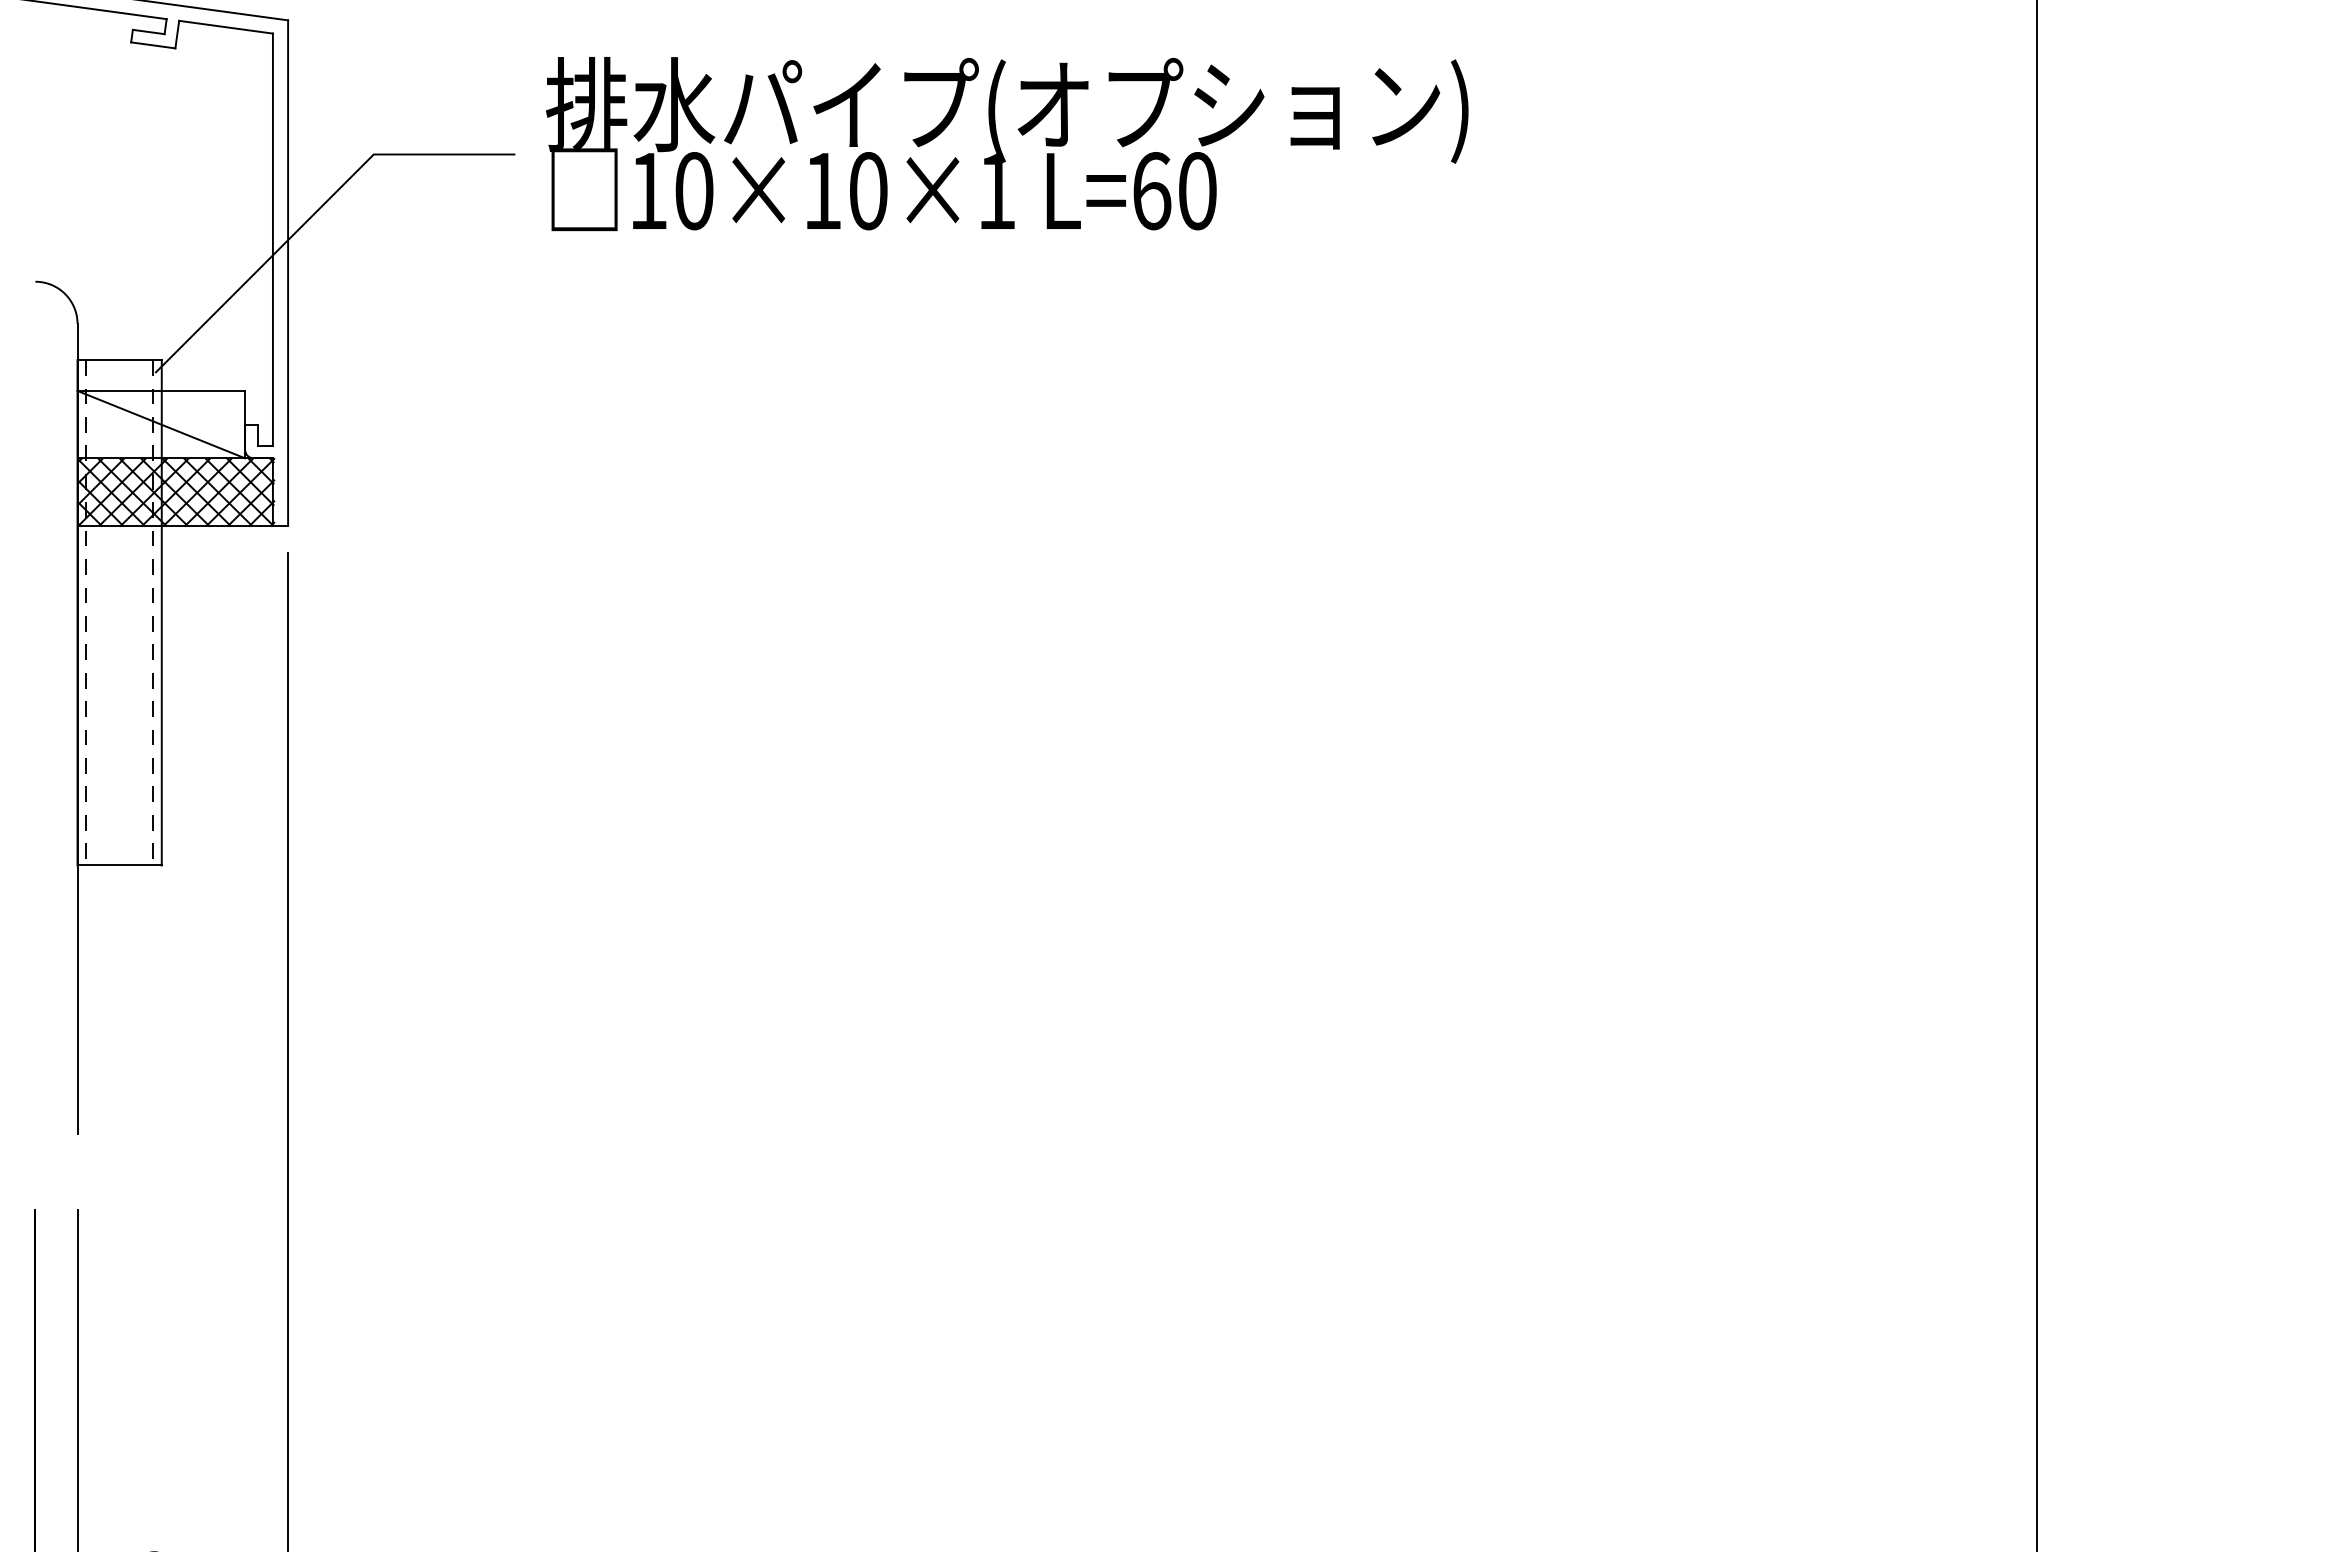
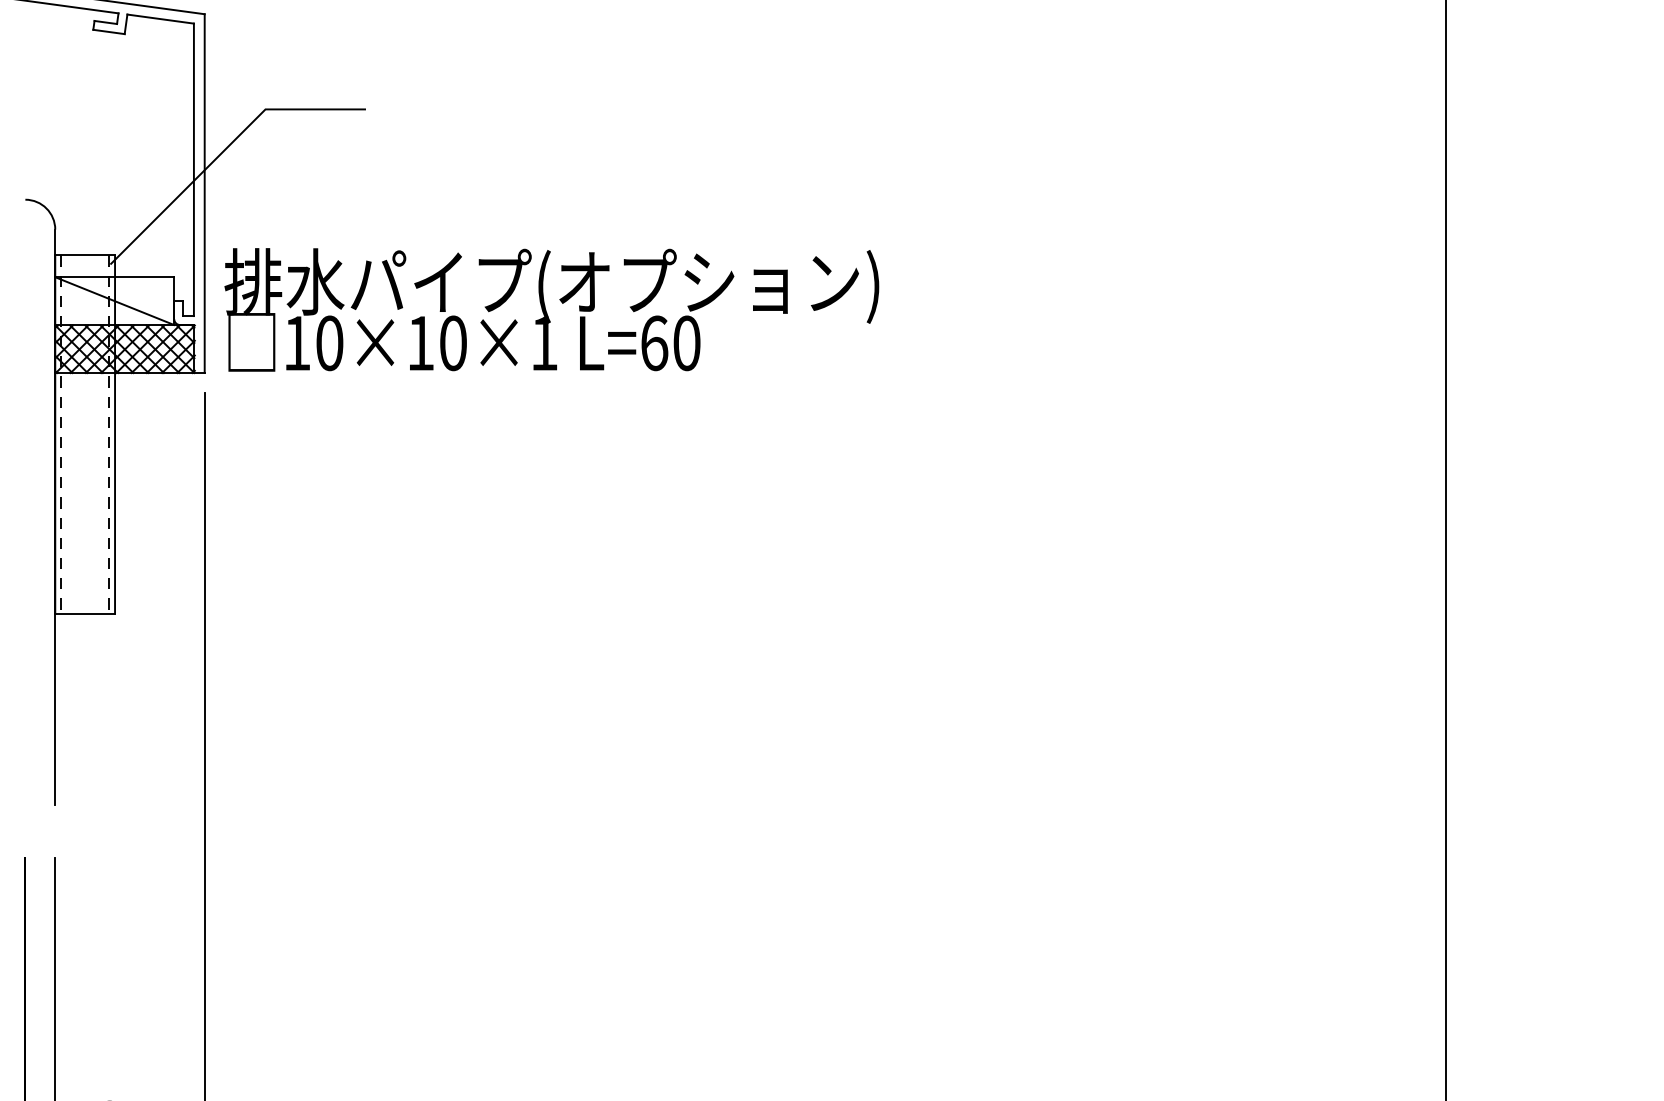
text: (1007, 144) -> (552, 310), moved

